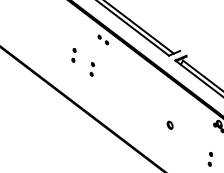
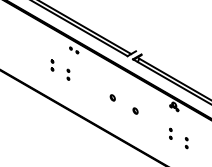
part: (143, 104) -> (112, 97), added

